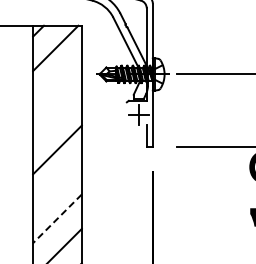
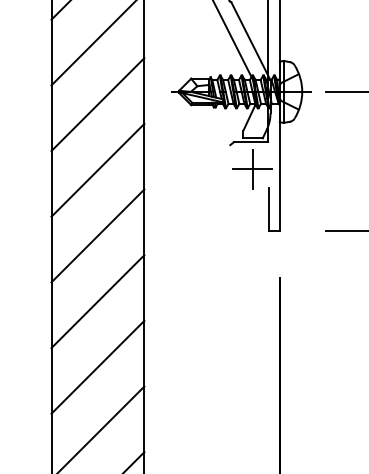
line: (57, 80) -> (97, 103), added
line: (57, 115) -> (97, 170), added
line: (57, 184) -> (97, 301), added
line: (57, 219) -> (97, 368), dashed -> solid

